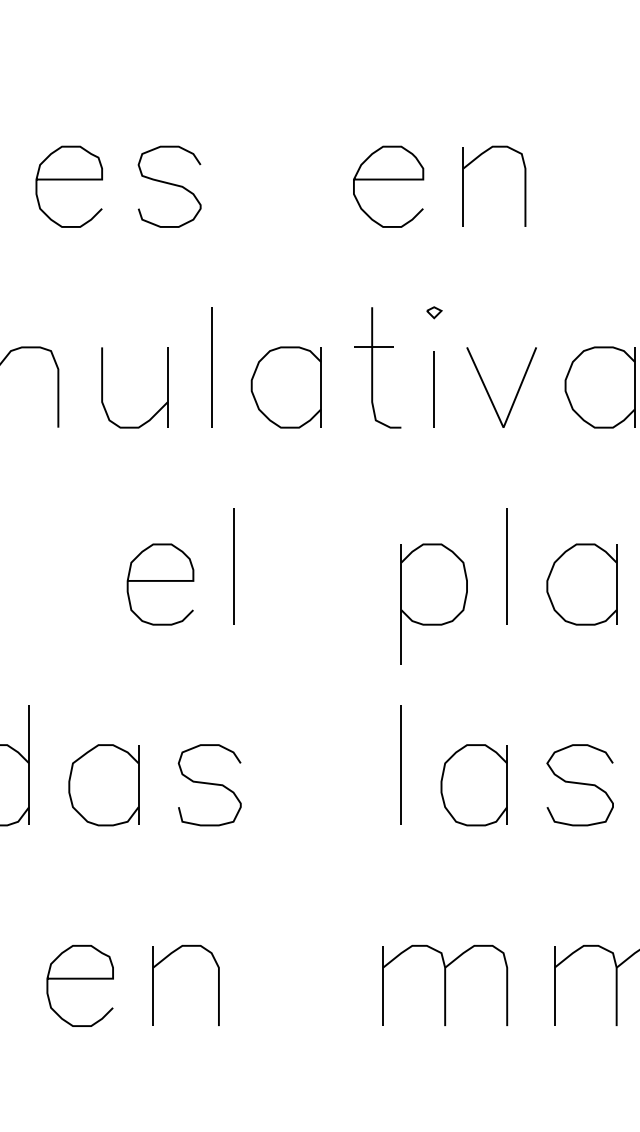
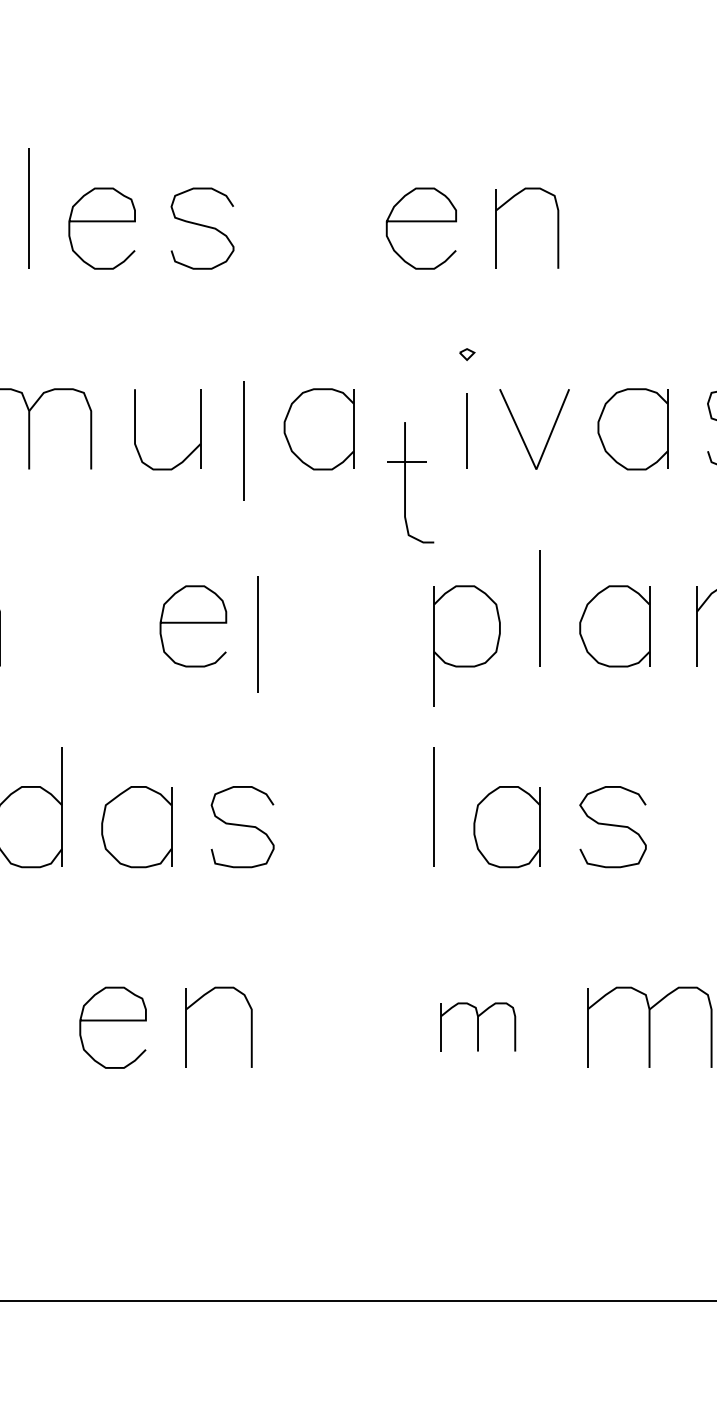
line: (210, 366) -> (243, 440), moved
part: (377, 367) -> (410, 482), moved
line: (232, 566) -> (257, 634), moved
part: (444, 984) -> (477, 1026), size x0.6

